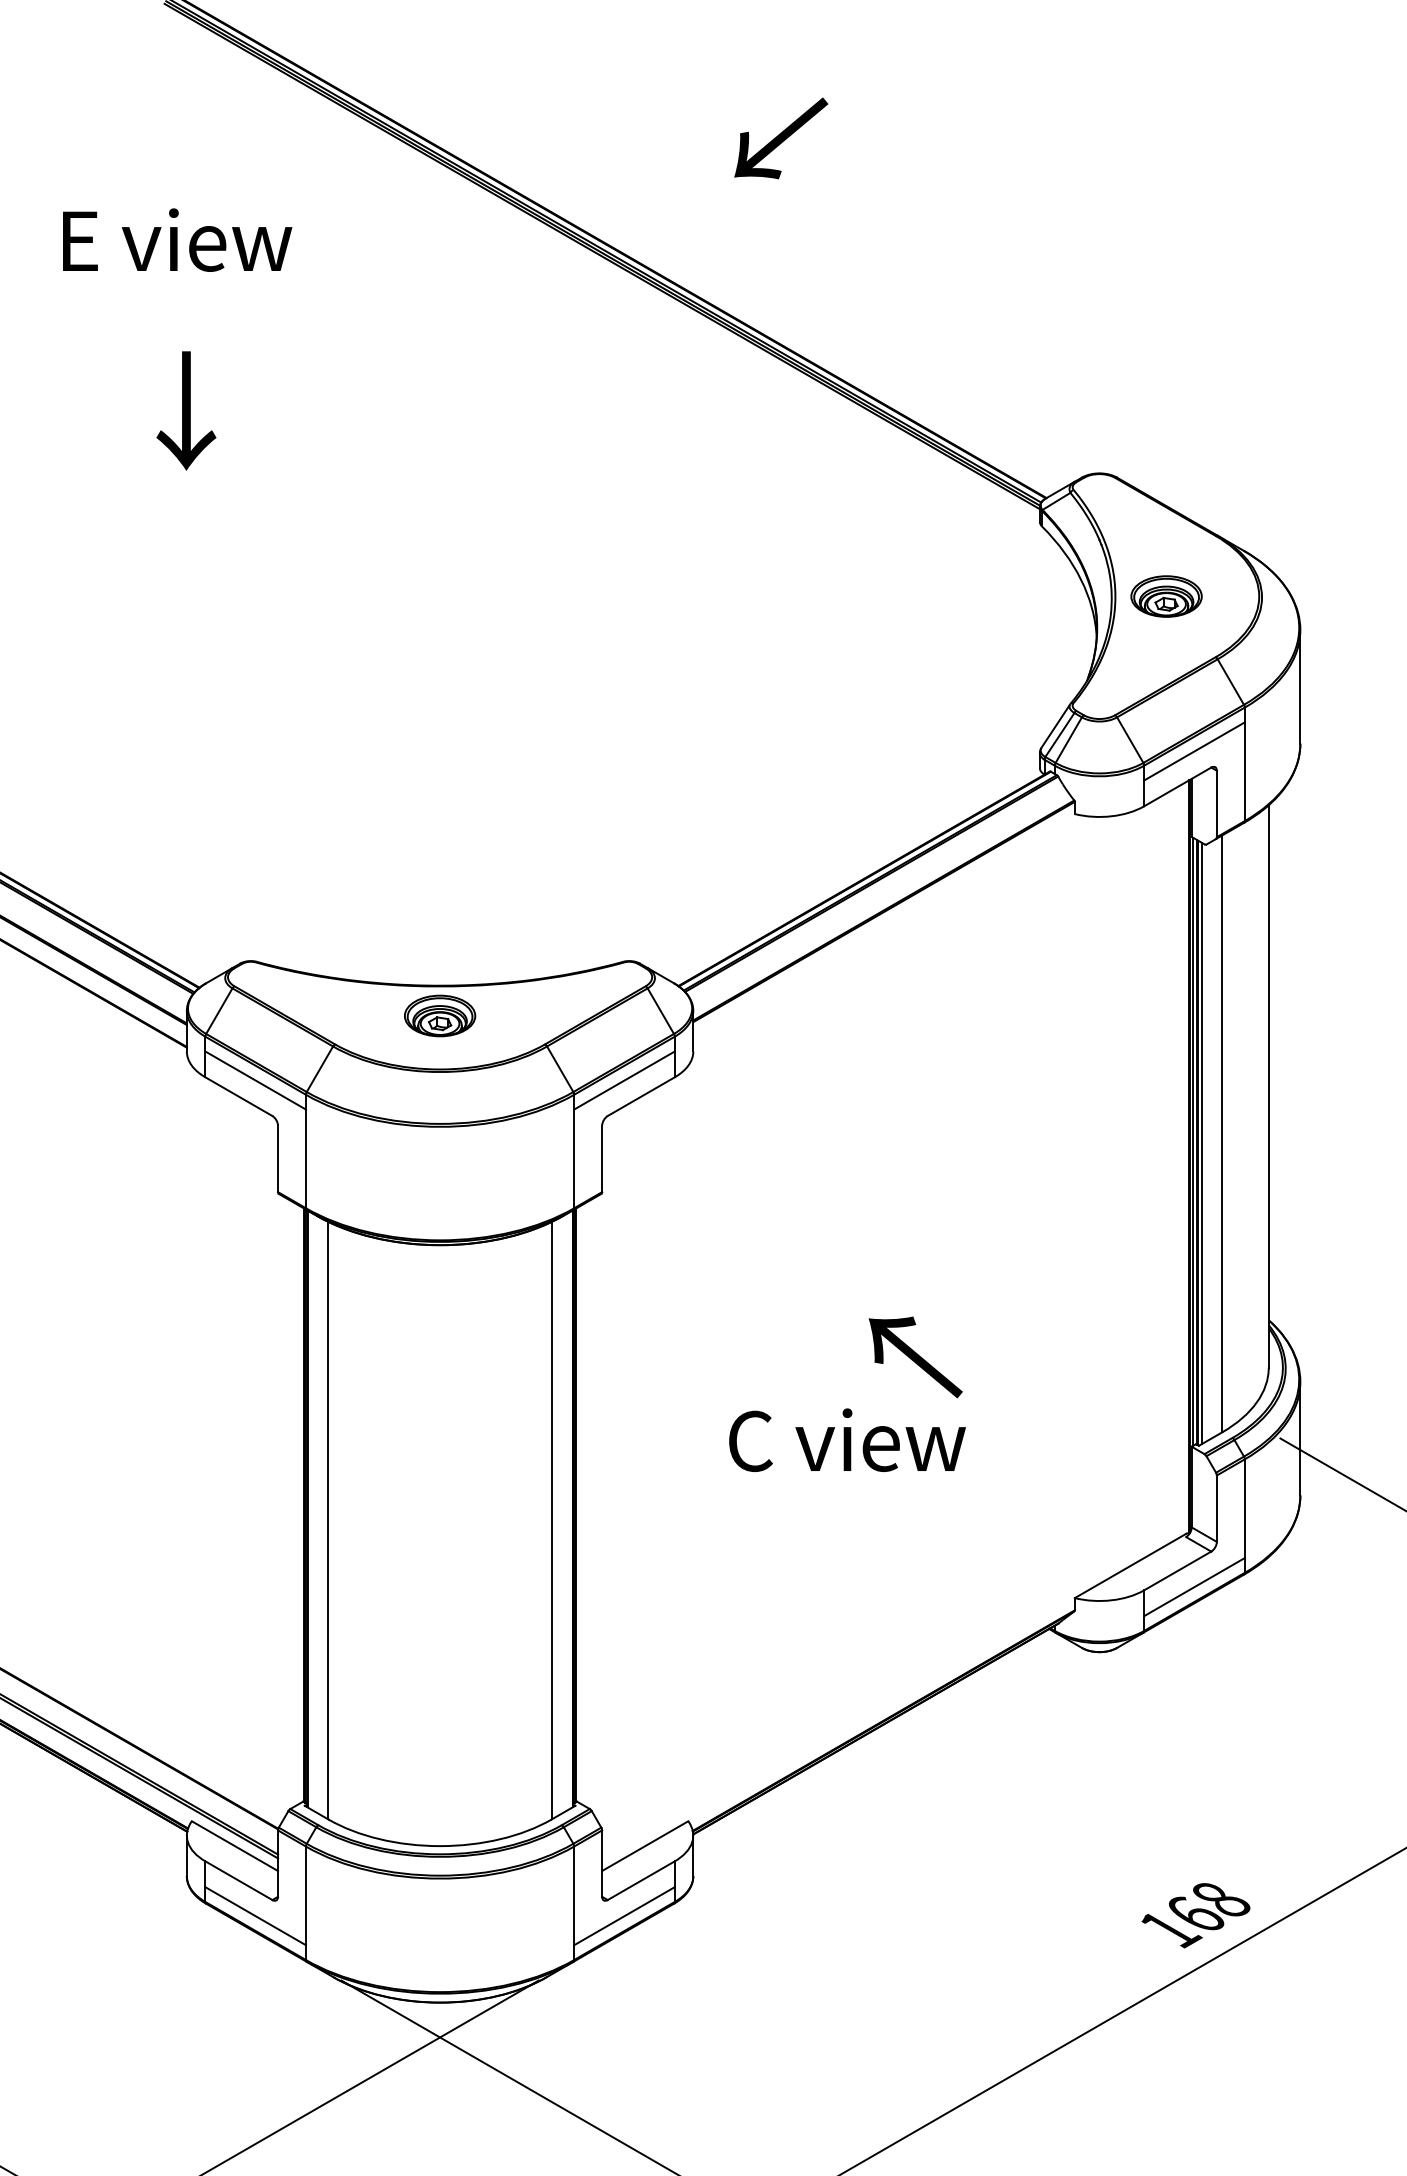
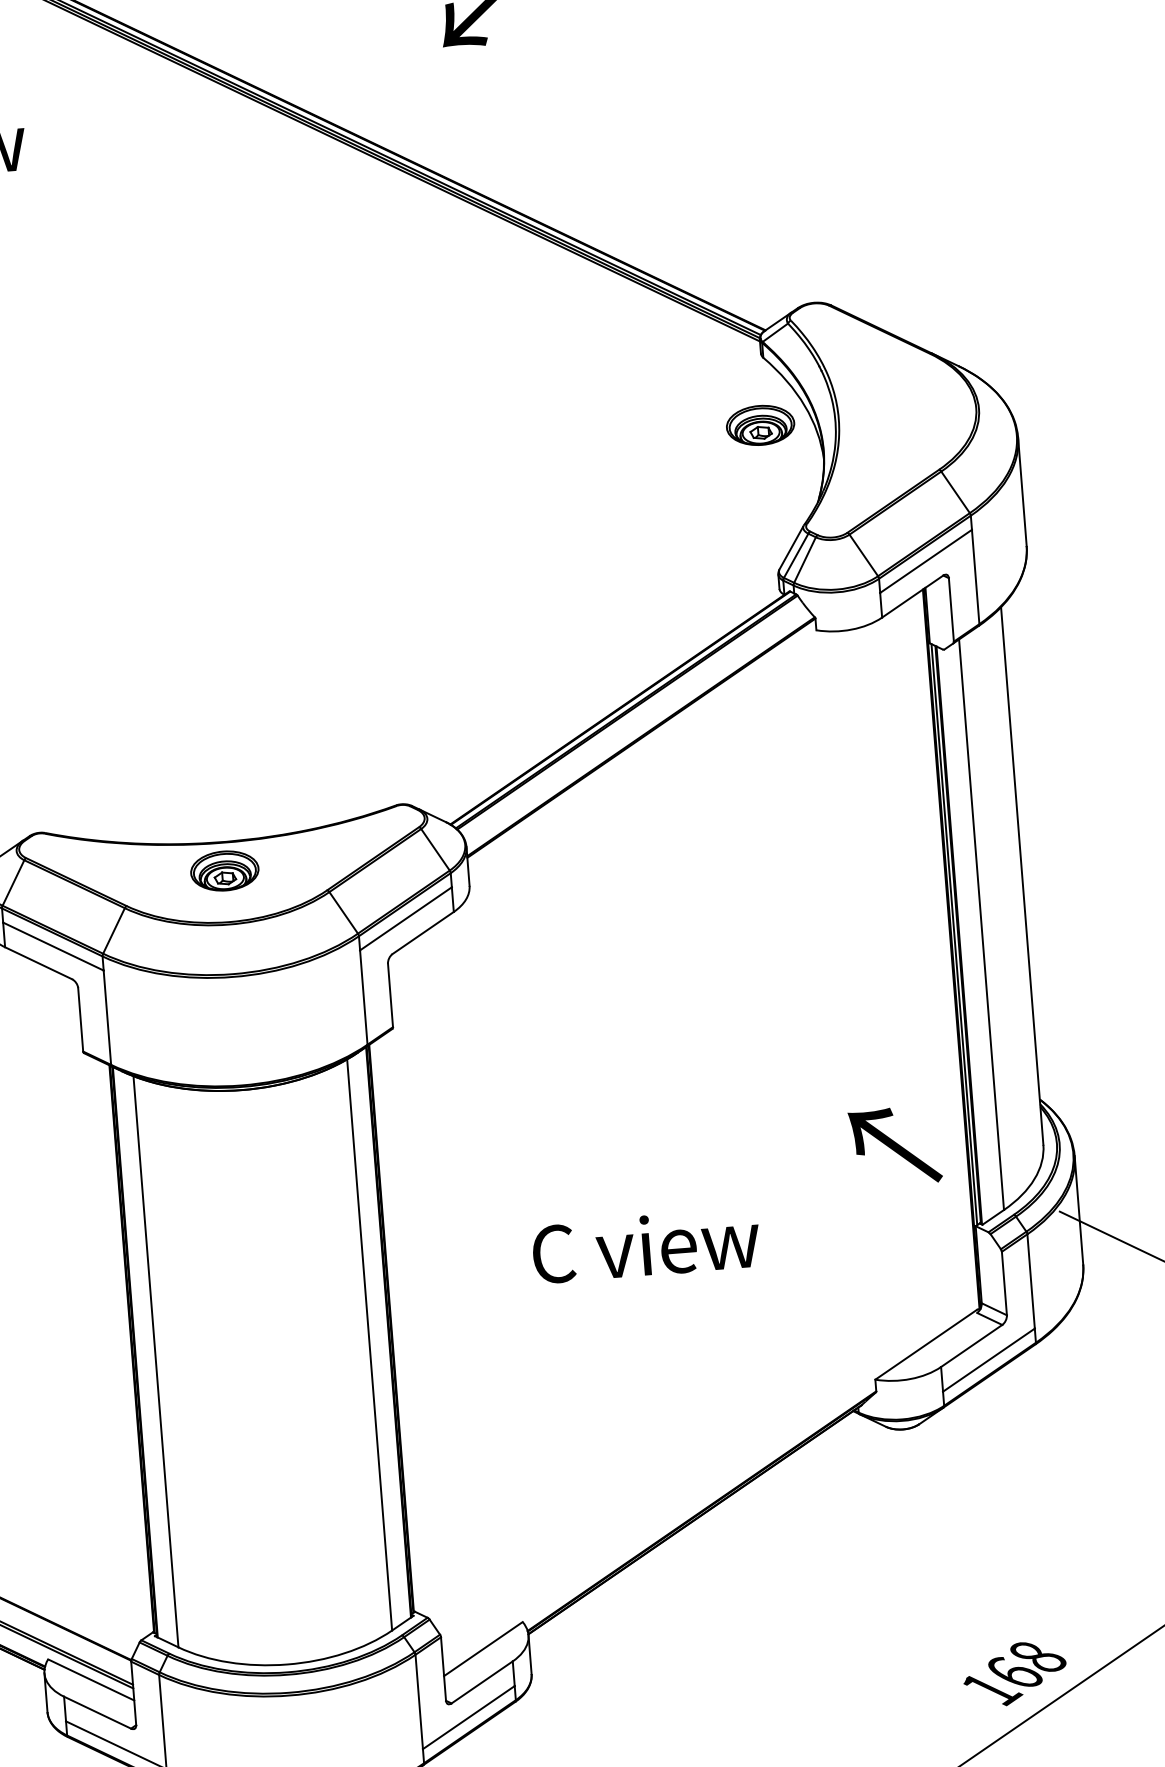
part: (1166, 596) -> (760, 425), moved
line: (1201, 1143) -> (962, 935), removed
text: (915, 1357) -> (895, 1146), moved

